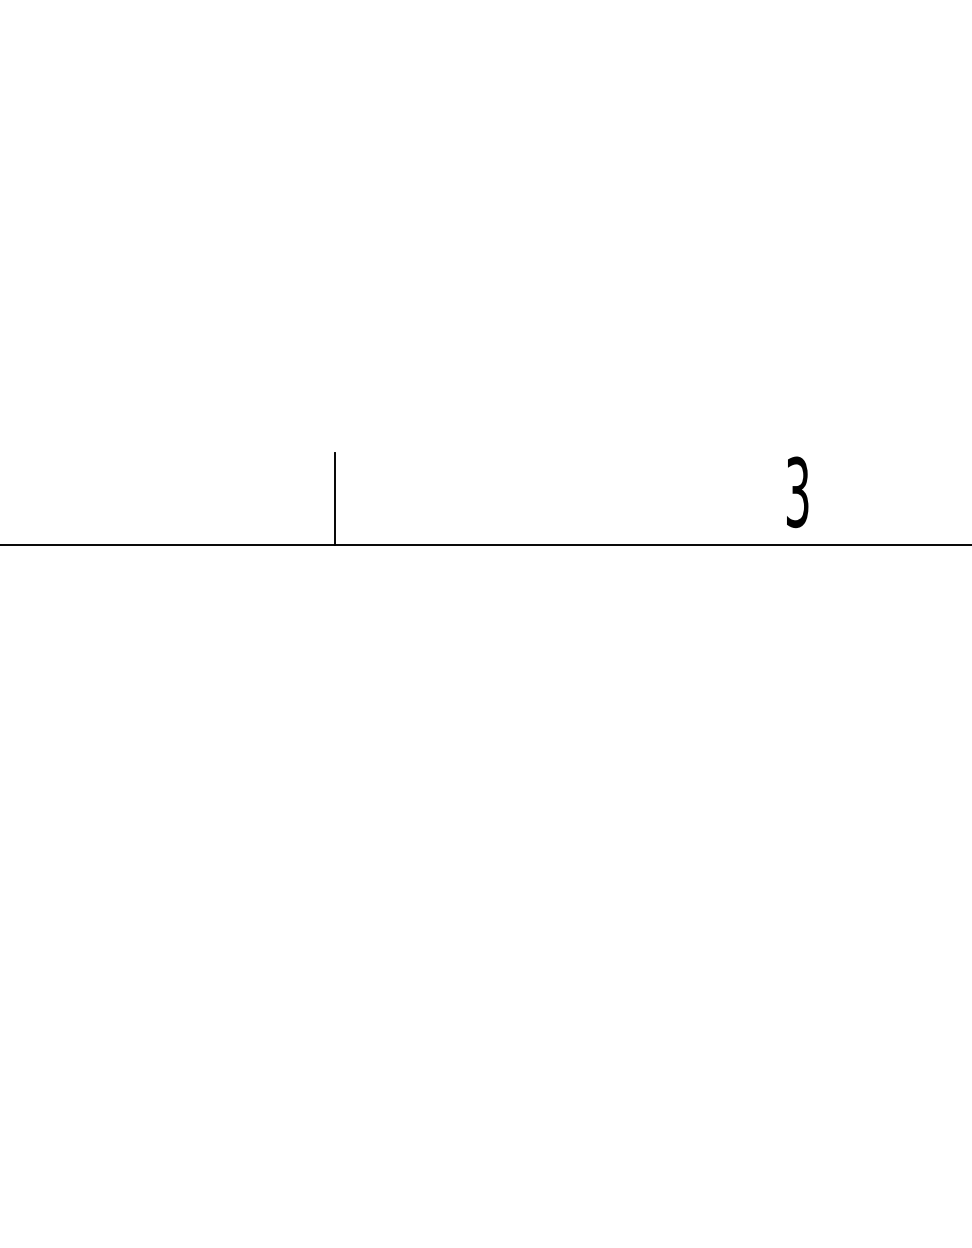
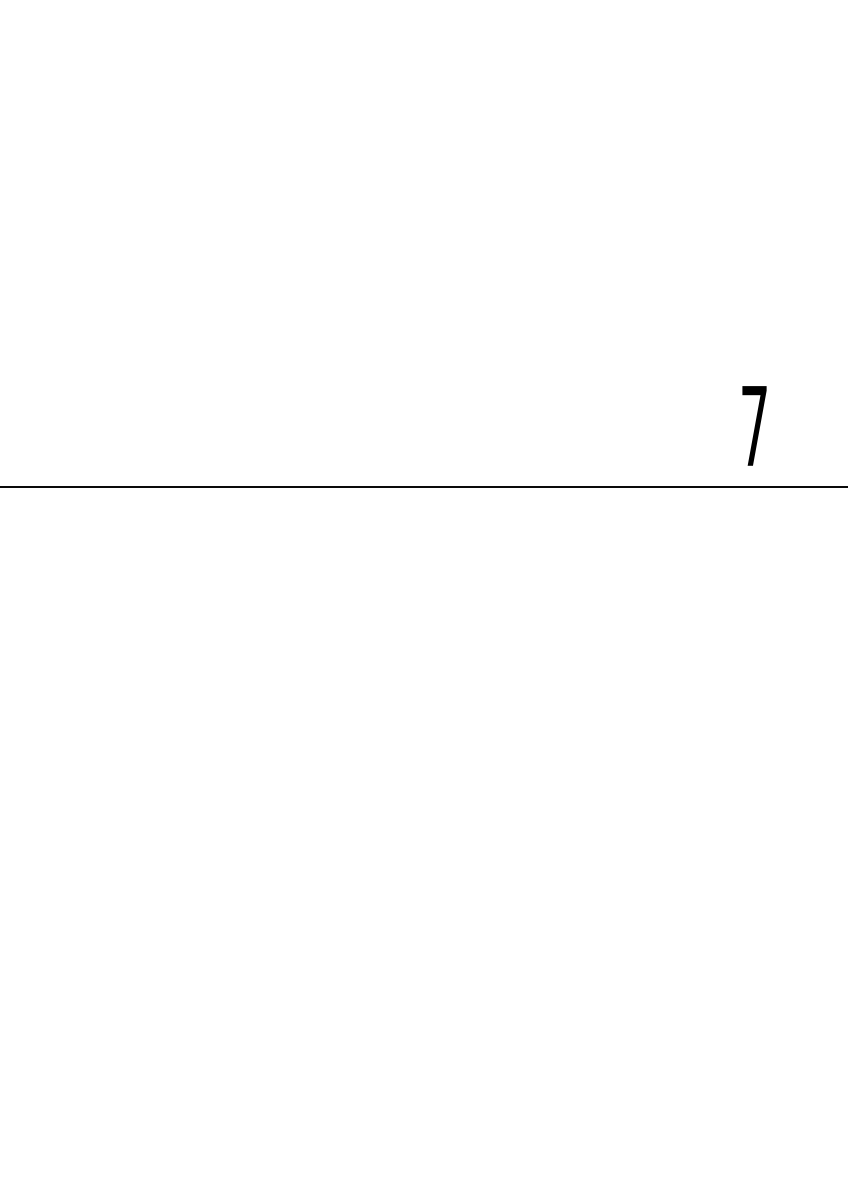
text: (797, 492) -> (754, 426), 3 -> 7
line: (335, 498) -> (221, 433), removed

